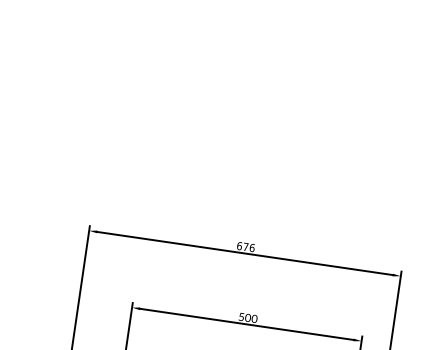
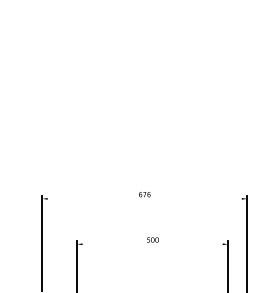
line: (244, 252) -> (144, 198), removed
line: (246, 324) -> (152, 244), removed

